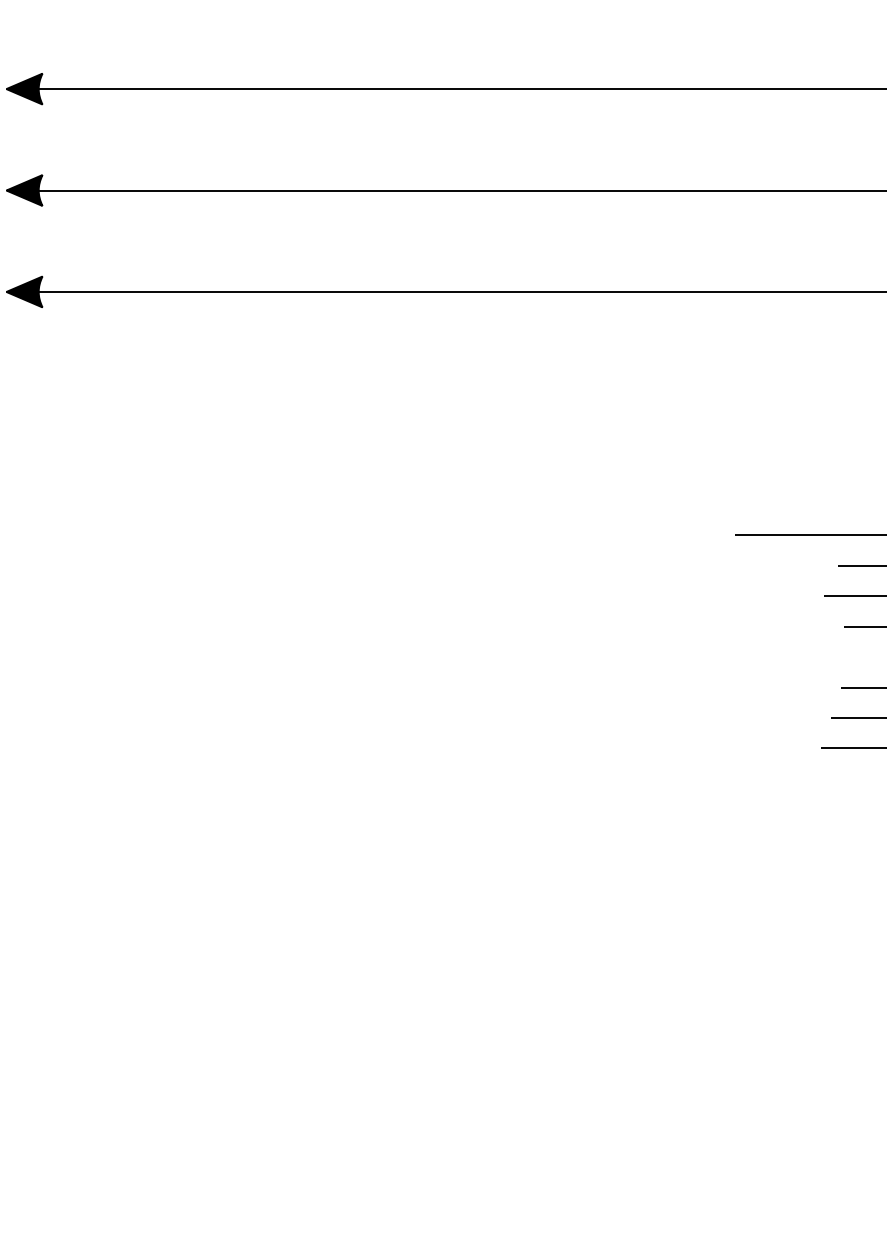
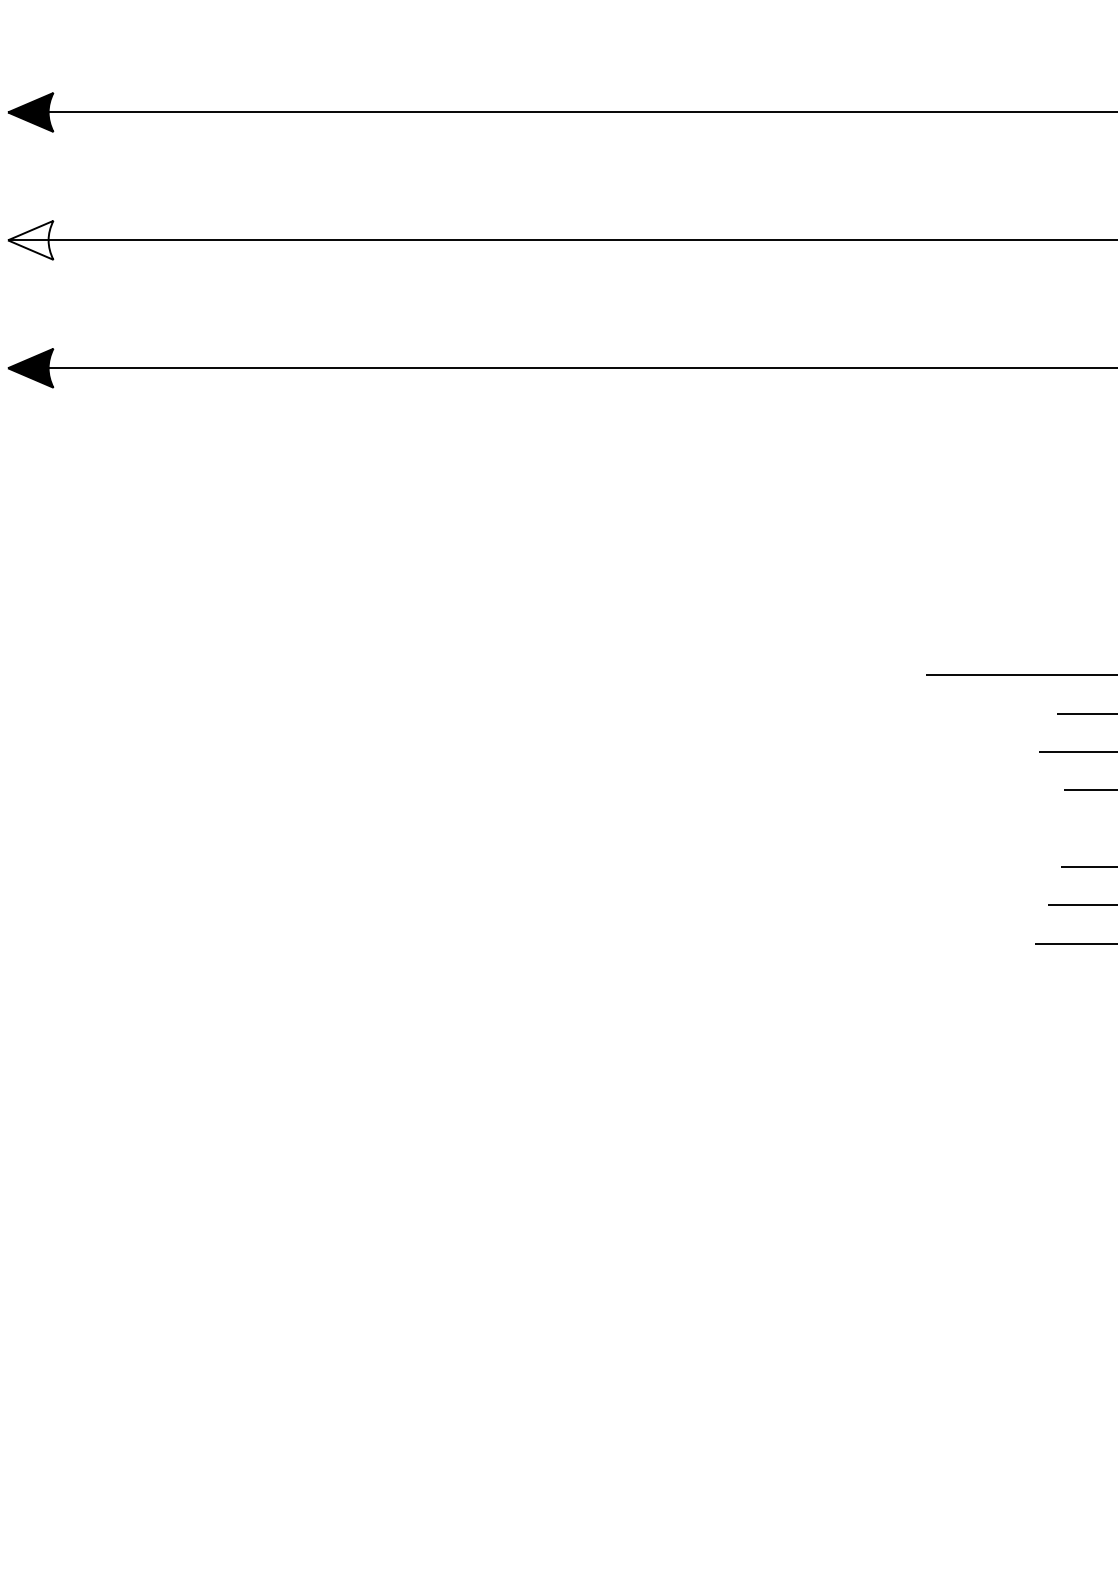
fill: (24, 189) -> (30, 239), removed

